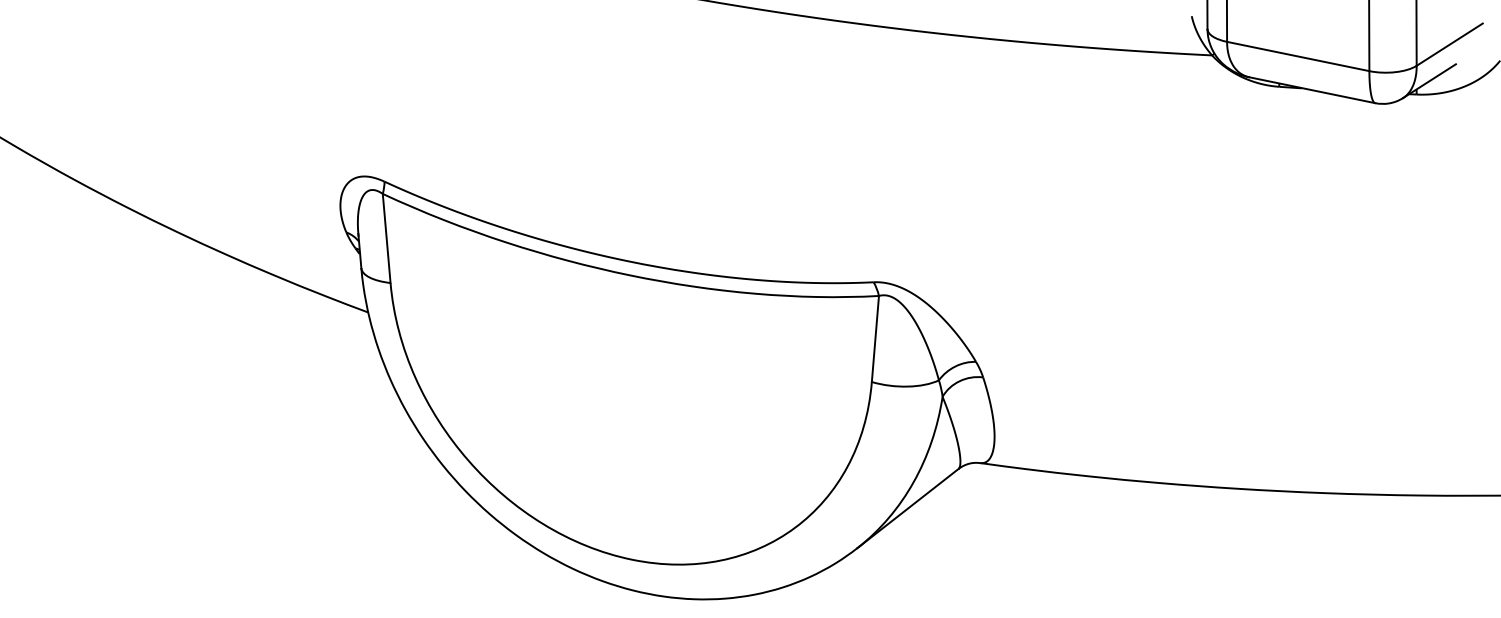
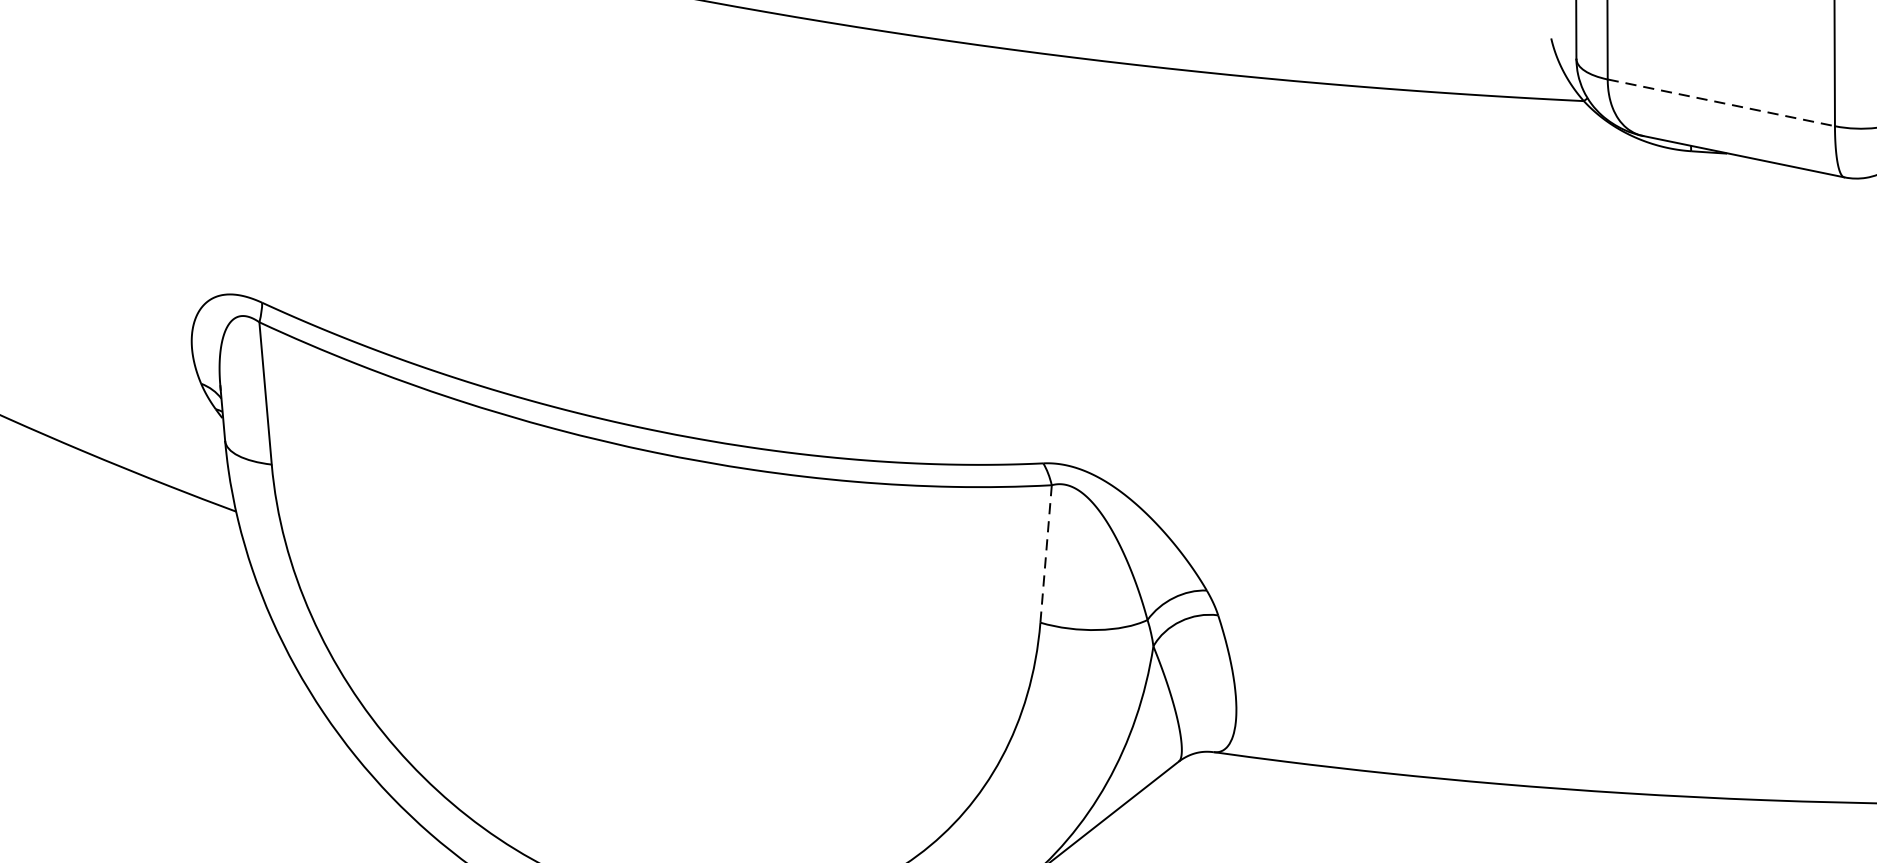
line: (1298, 56) -> (1721, 102), solid -> dashed
line: (875, 338) -> (1046, 553), solid -> dashed

